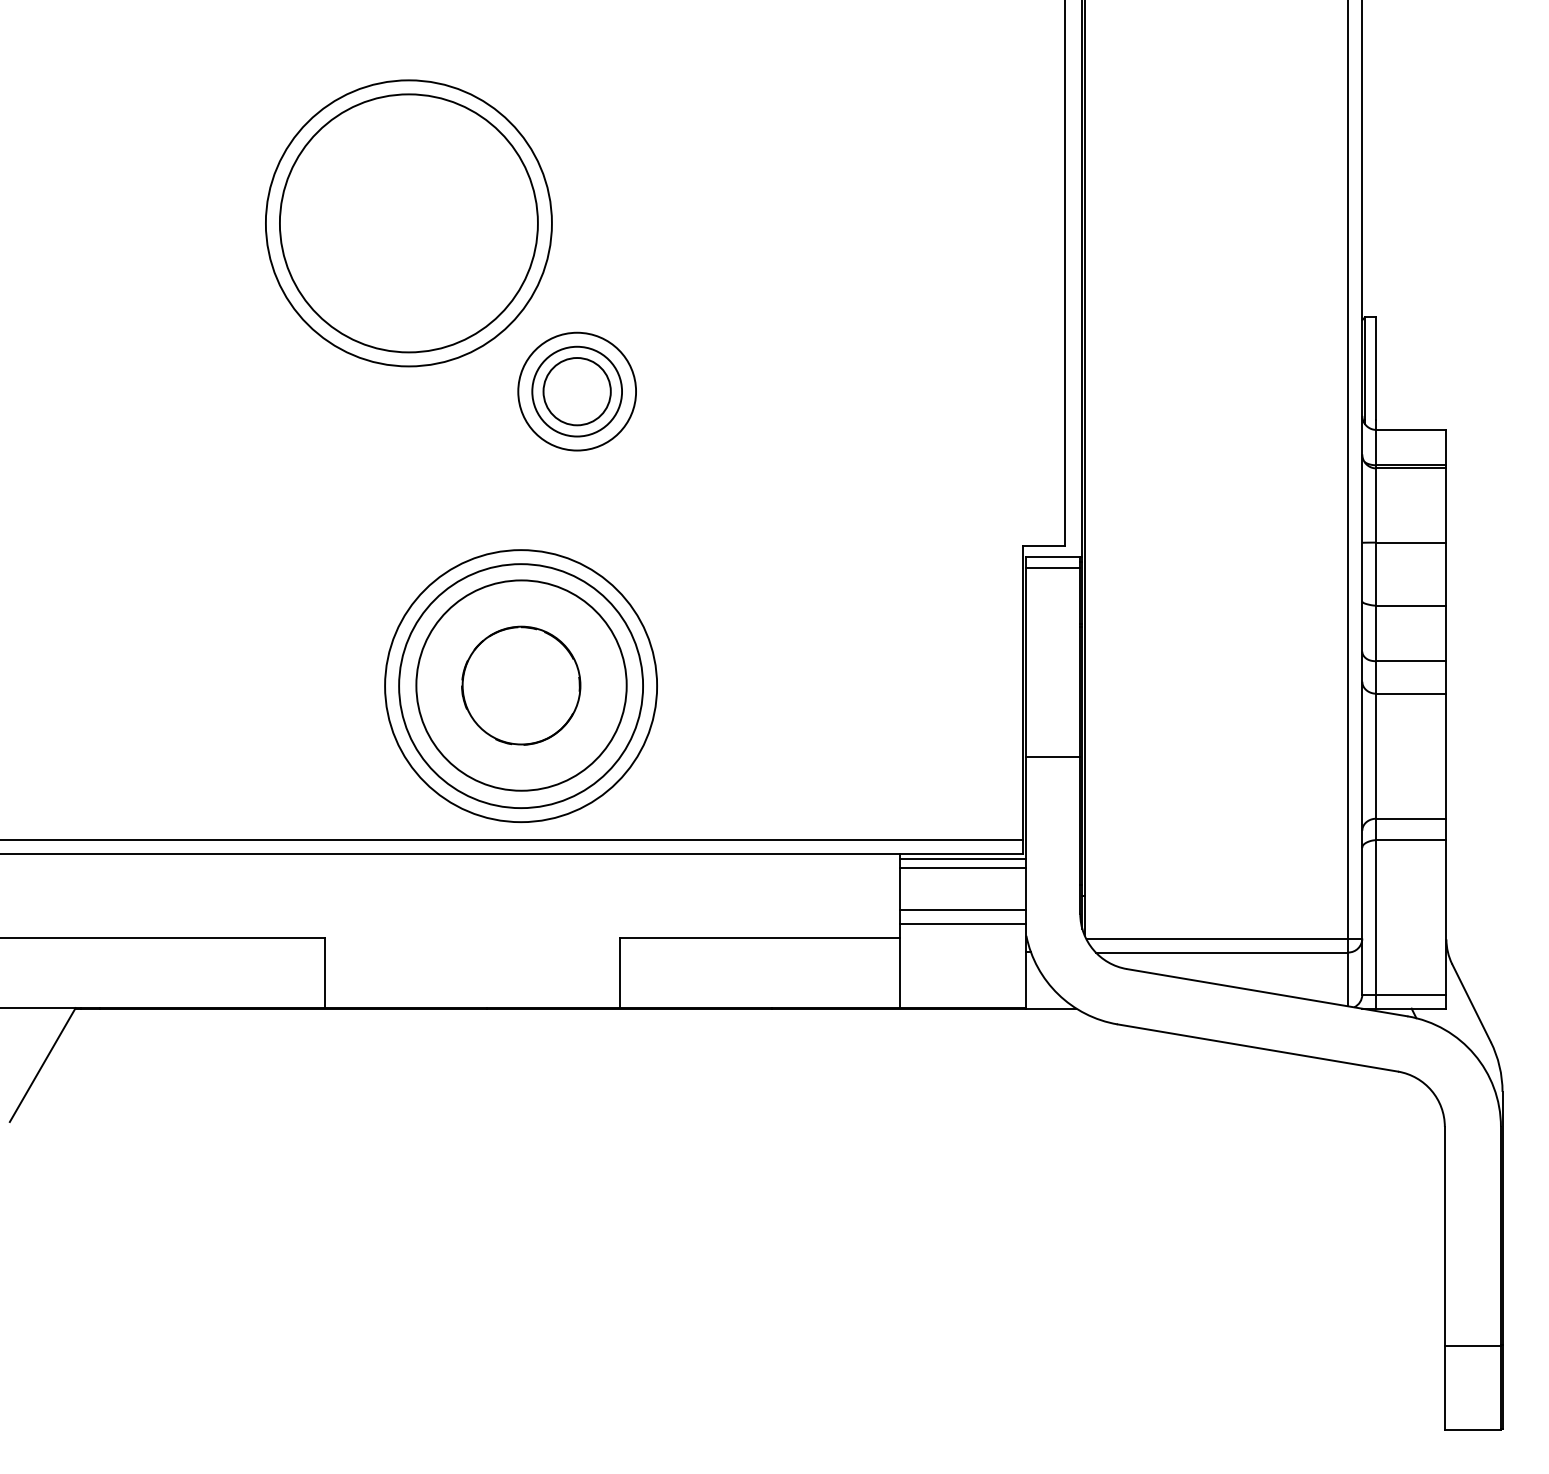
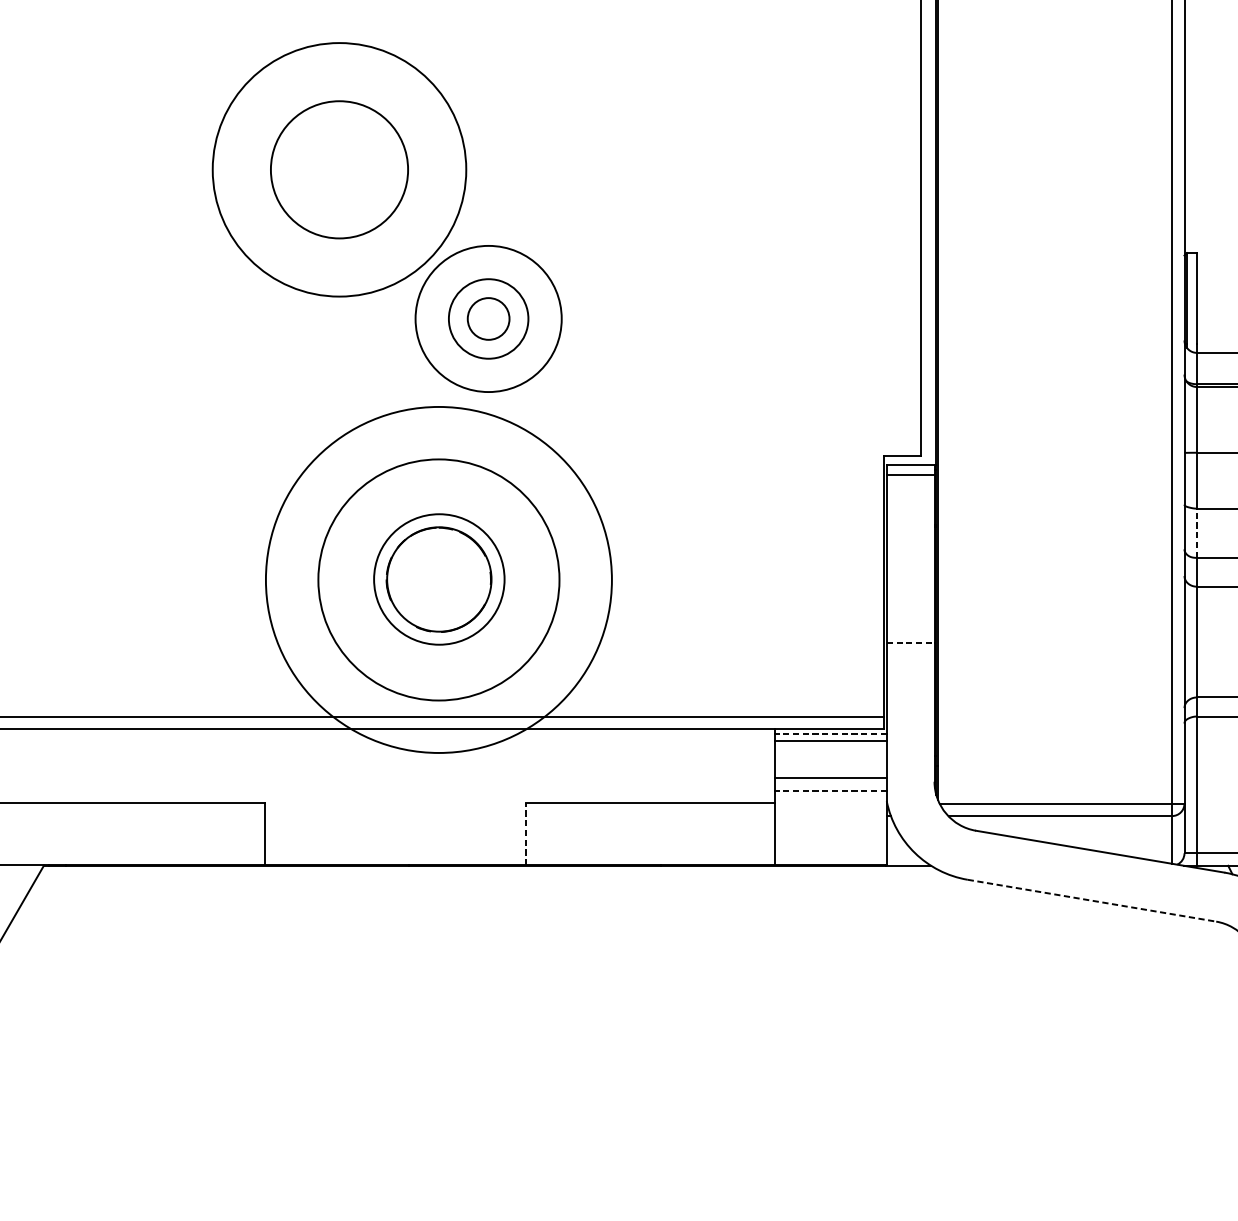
circle: (408, 223) -> (339, 169), size x0.6
circle: (576, 391) -> (488, 318), size x0.7
circle: (577, 391) -> (488, 318), size x1.4
line: (1376, 633) -> (1197, 533), solid -> dashed
circle: (521, 685) -> (439, 579), size x0.7
circle: (521, 686) -> (439, 580), size x1.6
line: (1053, 756) -> (910, 642), solid -> dashed
line: (962, 859) -> (830, 733), solid -> dashed
line: (962, 923) -> (830, 790), solid -> dashed
line: (619, 972) -> (526, 833), solid -> dashed
line: (1258, 1048) -> (1092, 901), solid -> dashed

